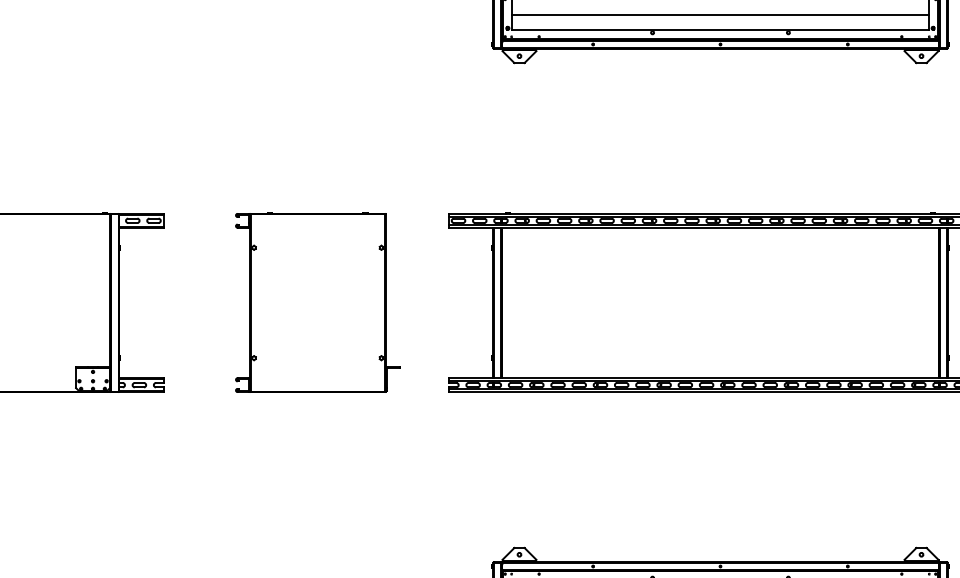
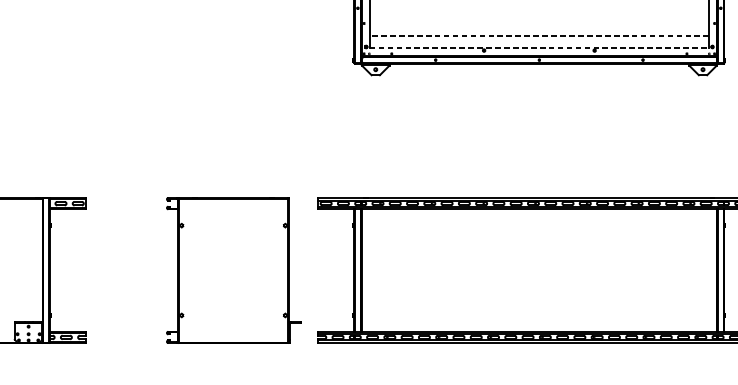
line: (720, 14) -> (539, 35), solid -> dashed
line: (721, 30) -> (540, 48), solid -> dashed
part: (317, 302) -> (233, 270), moved

